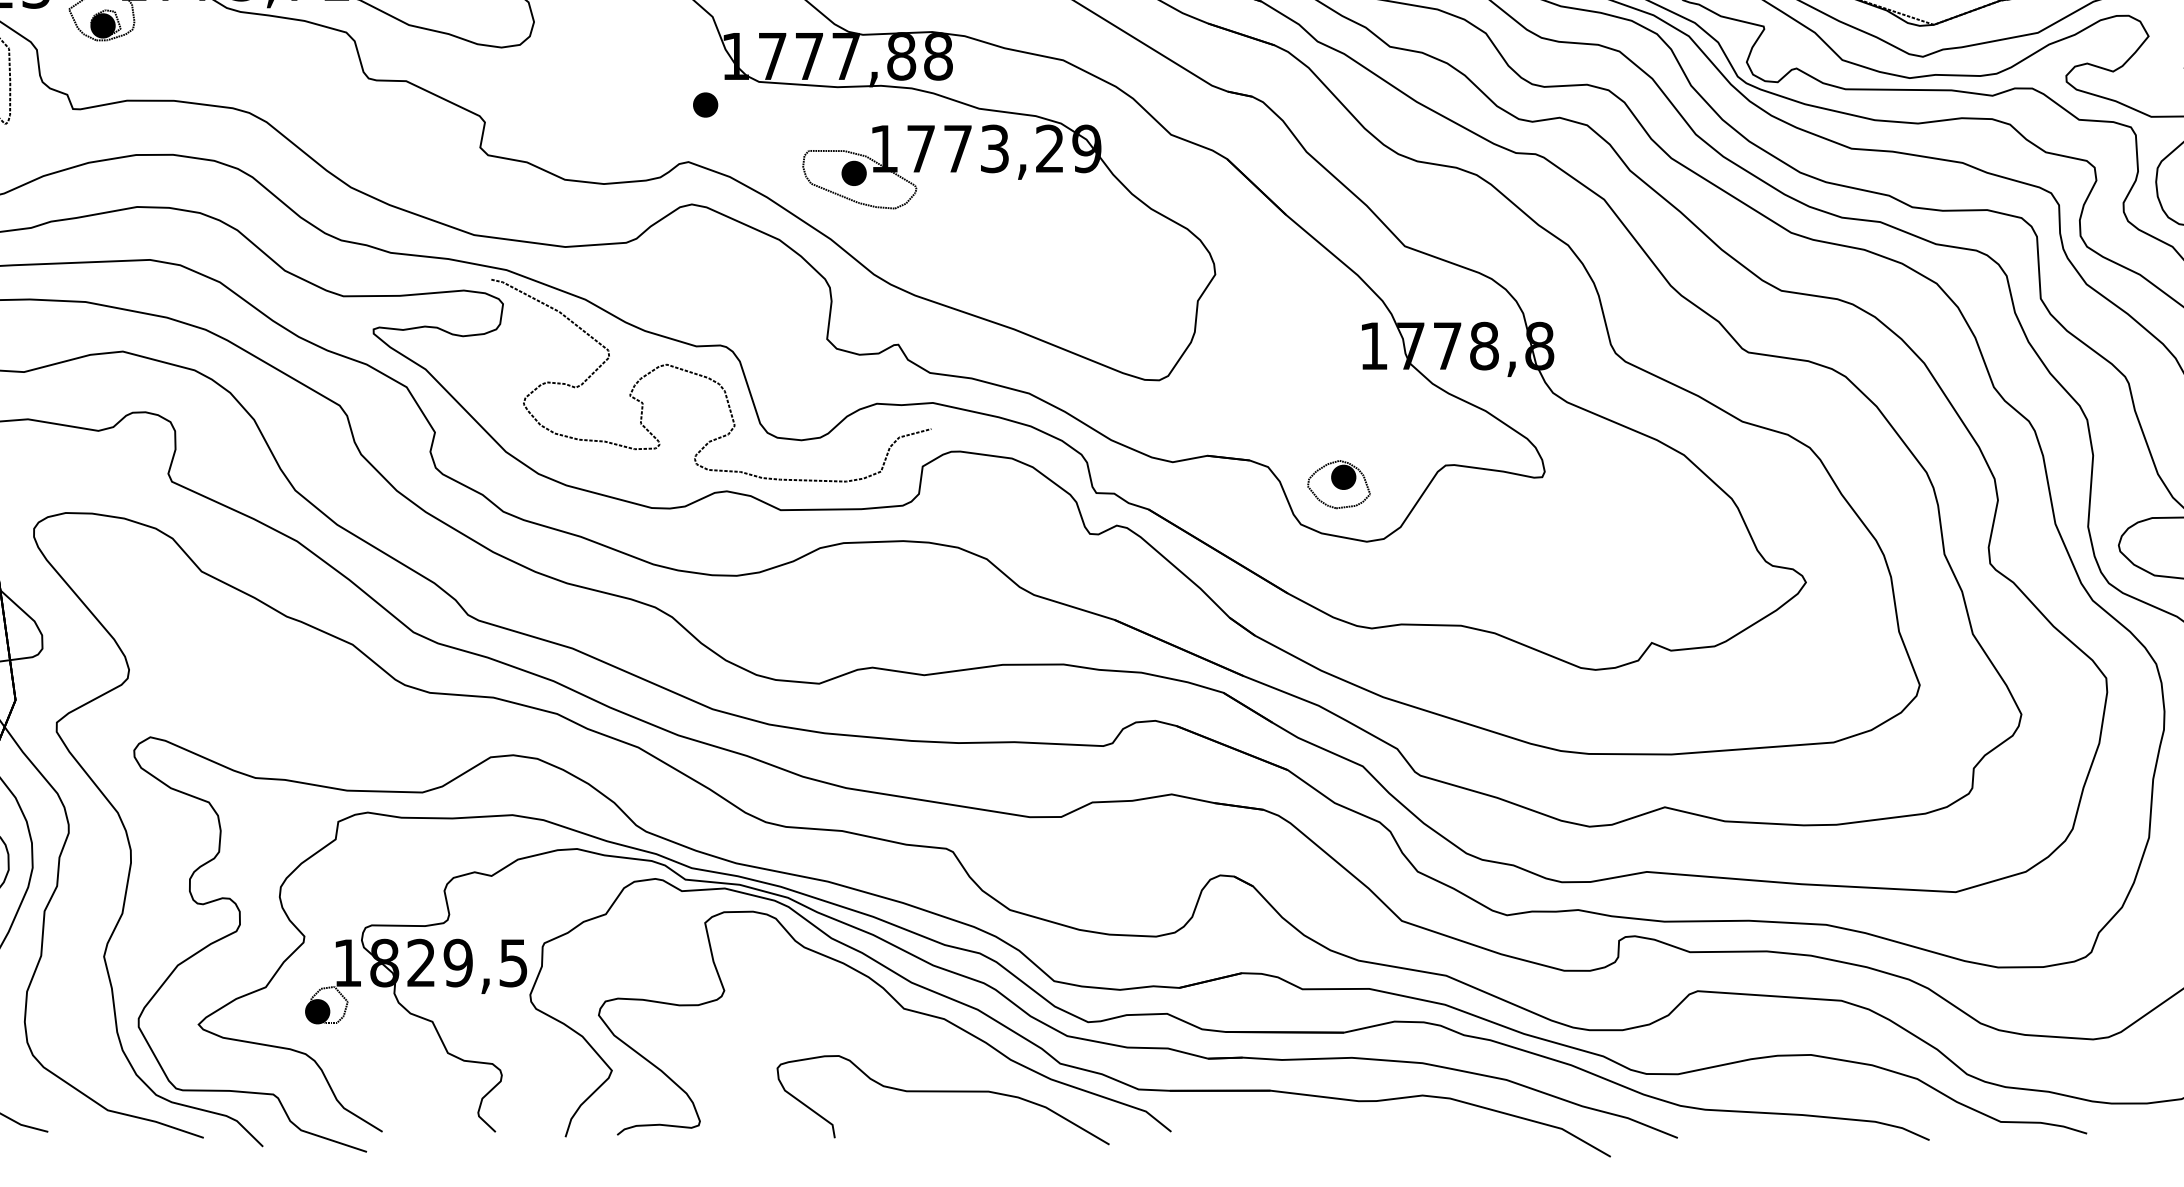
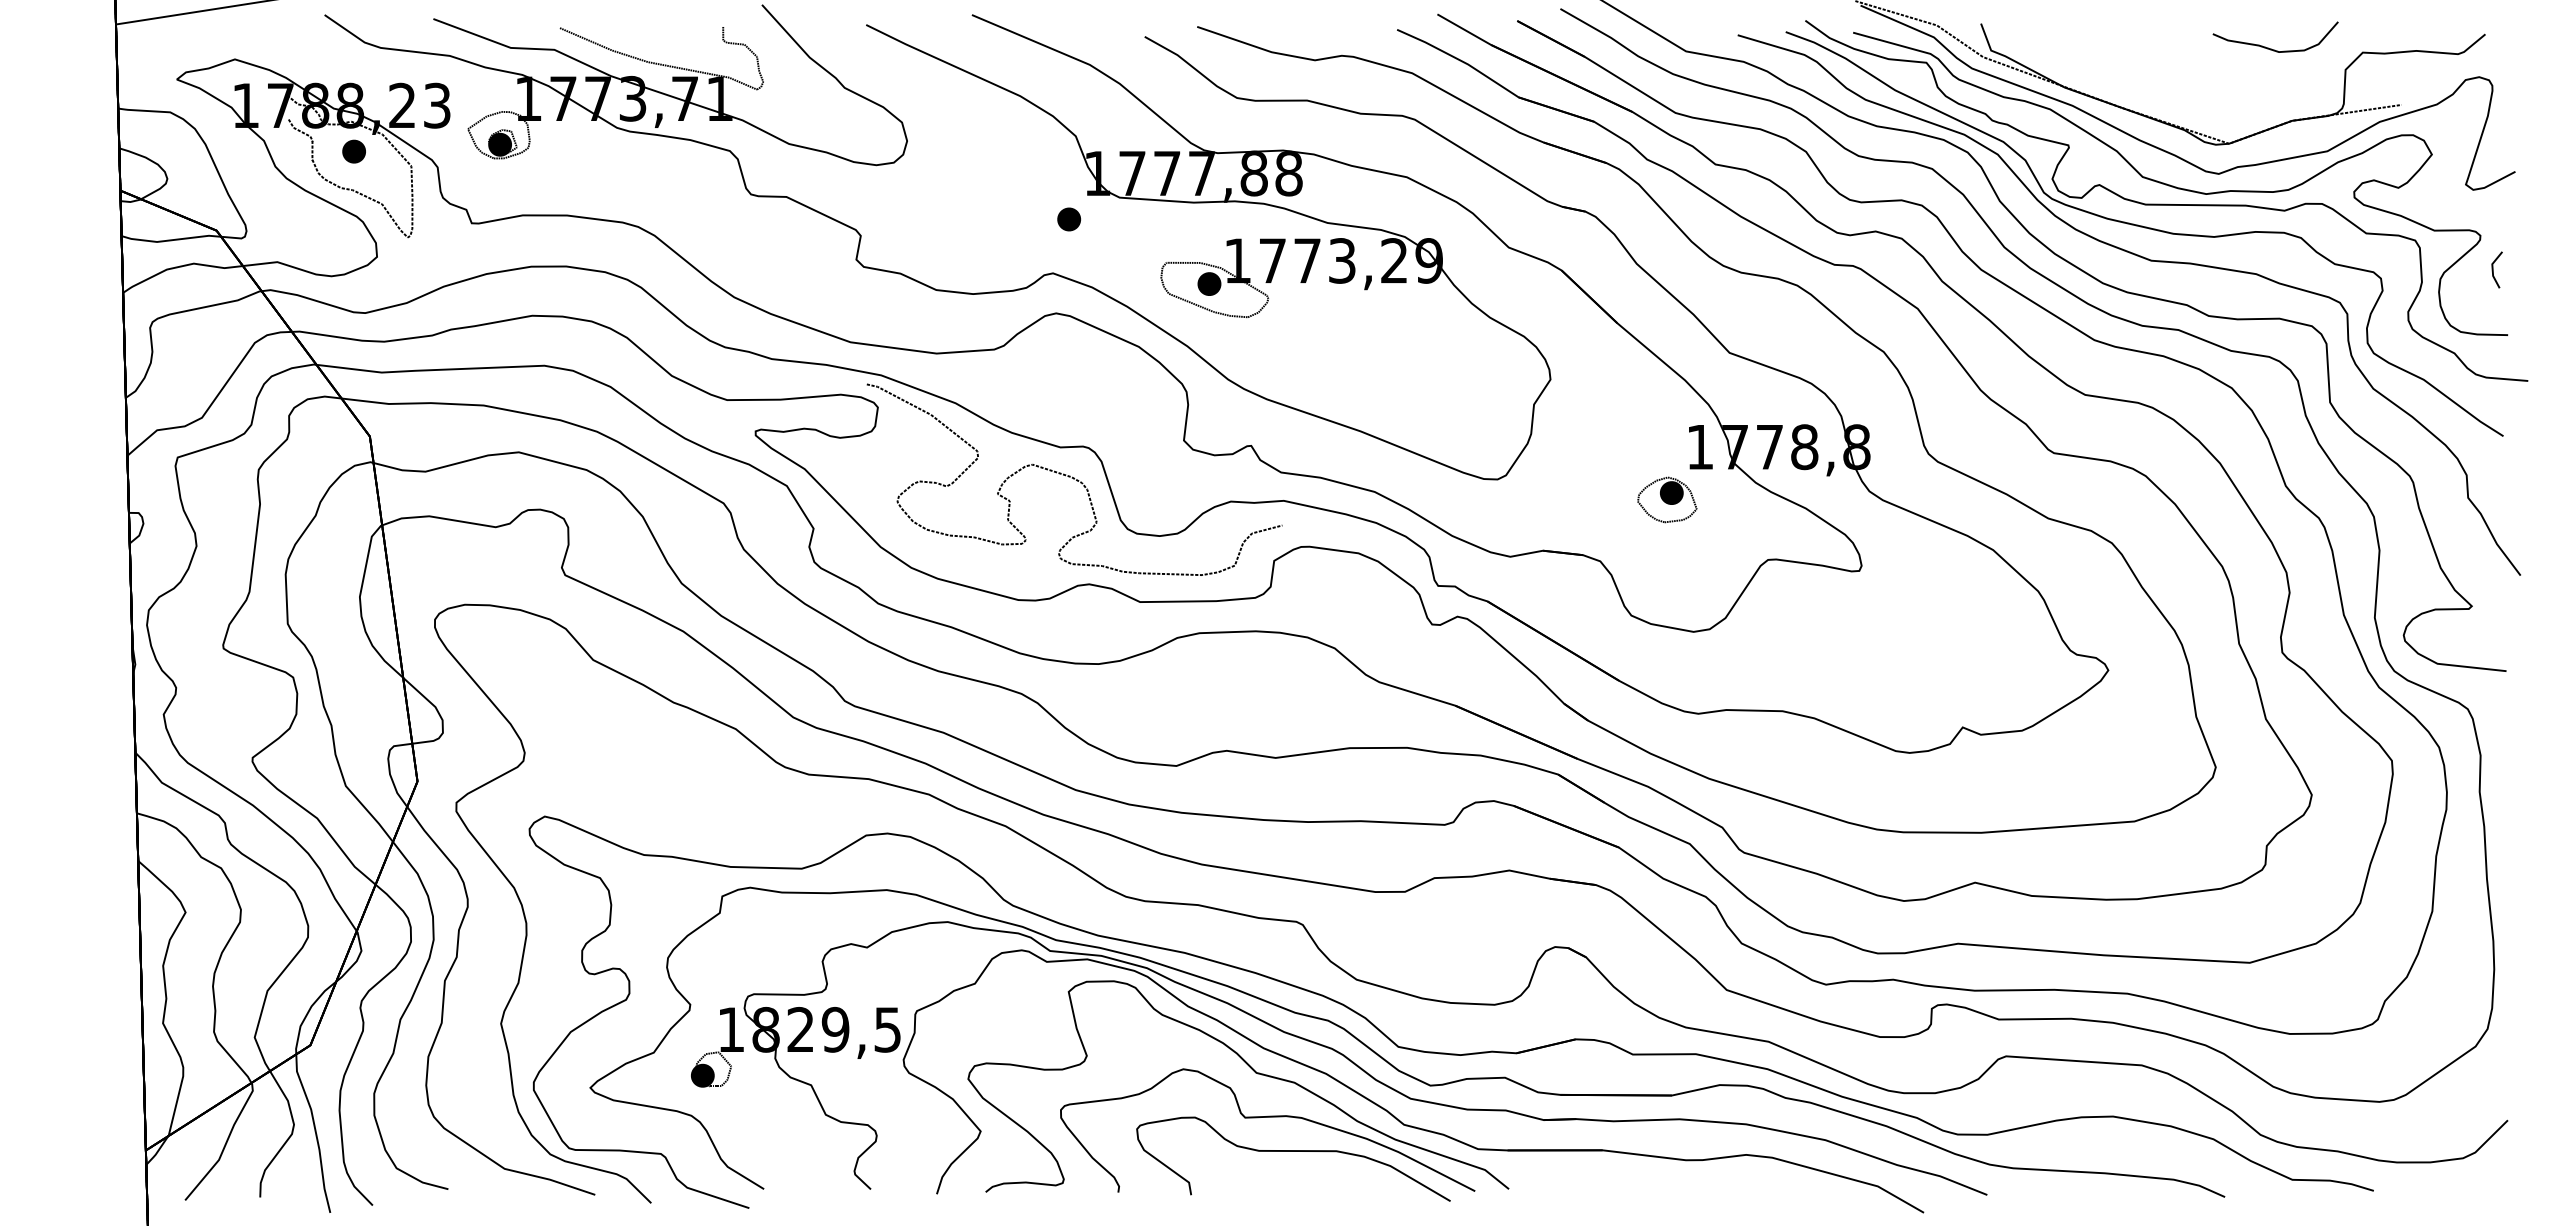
part: (1339, 484) -> (1667, 499), moved
curve: (915, 1055) -> (1267, 1117), added

